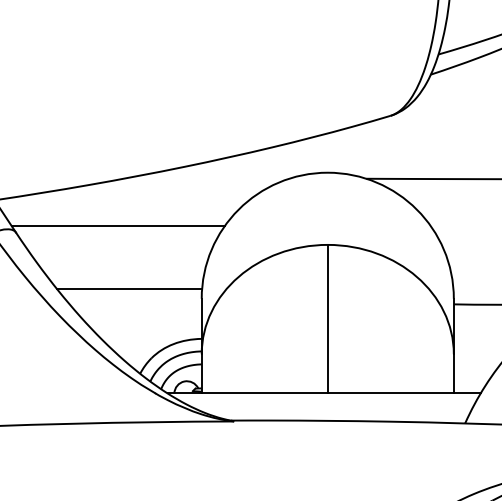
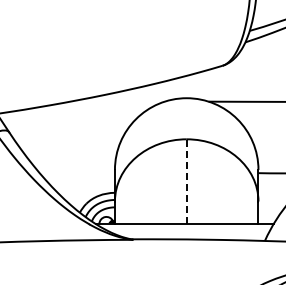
line: (118, 225) -> (67, 128), removed
line: (128, 289) -> (73, 164), removed
line: (327, 319) -> (186, 181), solid -> dashed

